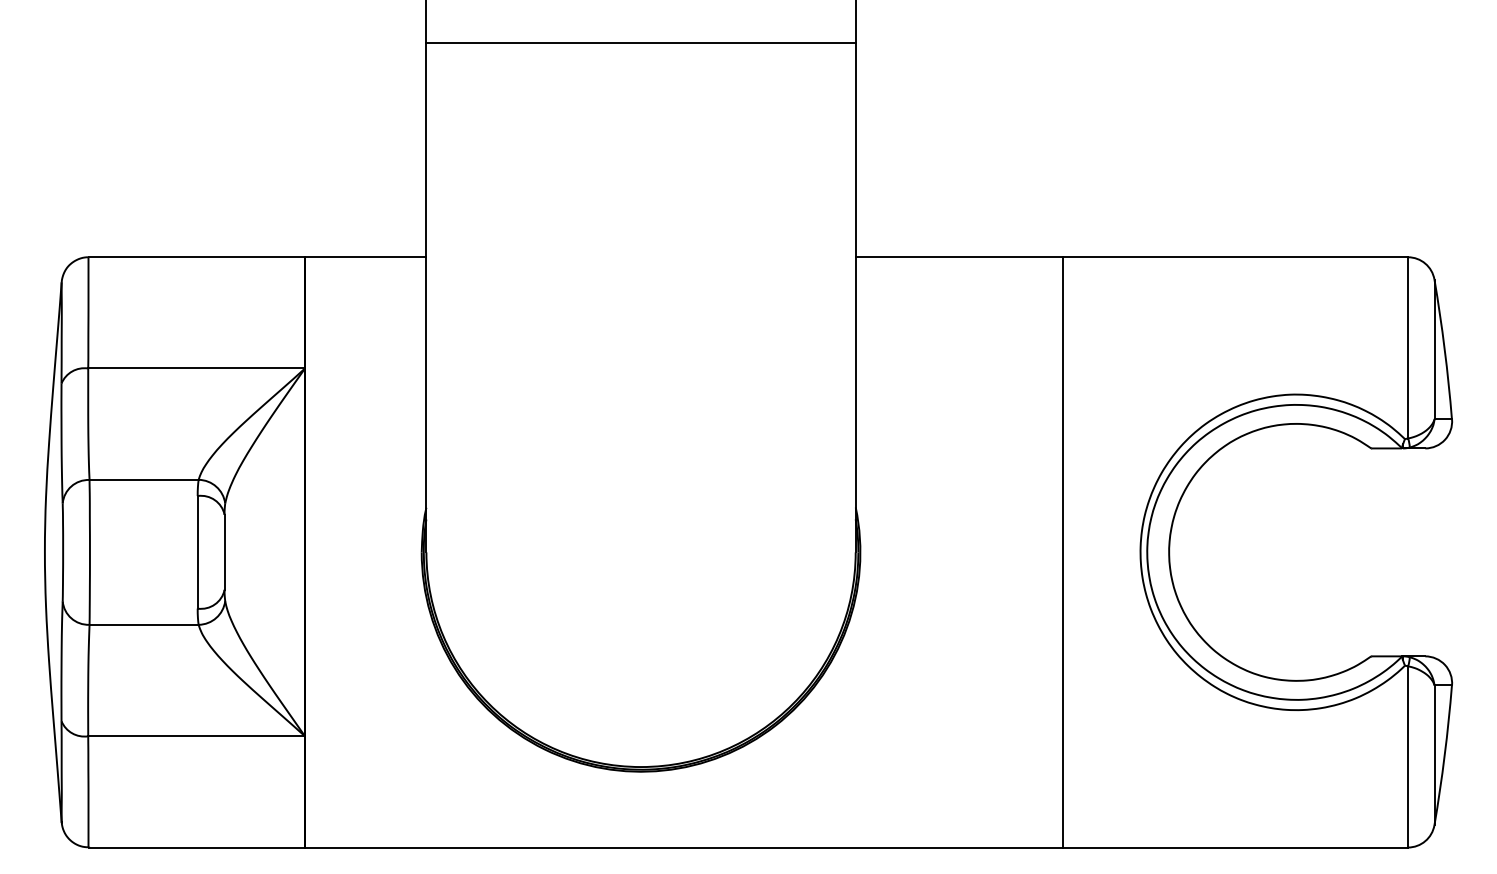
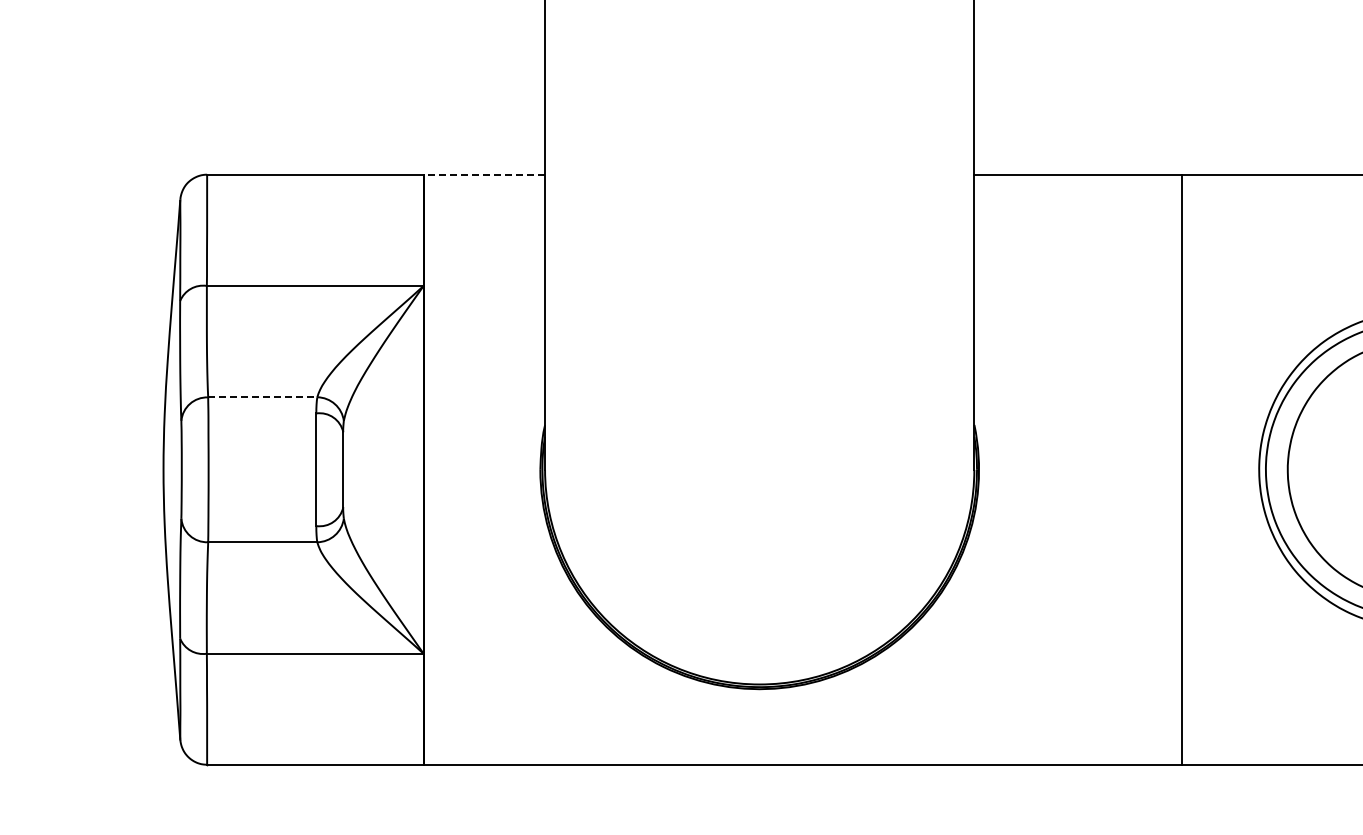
line: (365, 257) -> (484, 174), solid -> dashed
line: (144, 479) -> (263, 396), solid -> dashed

